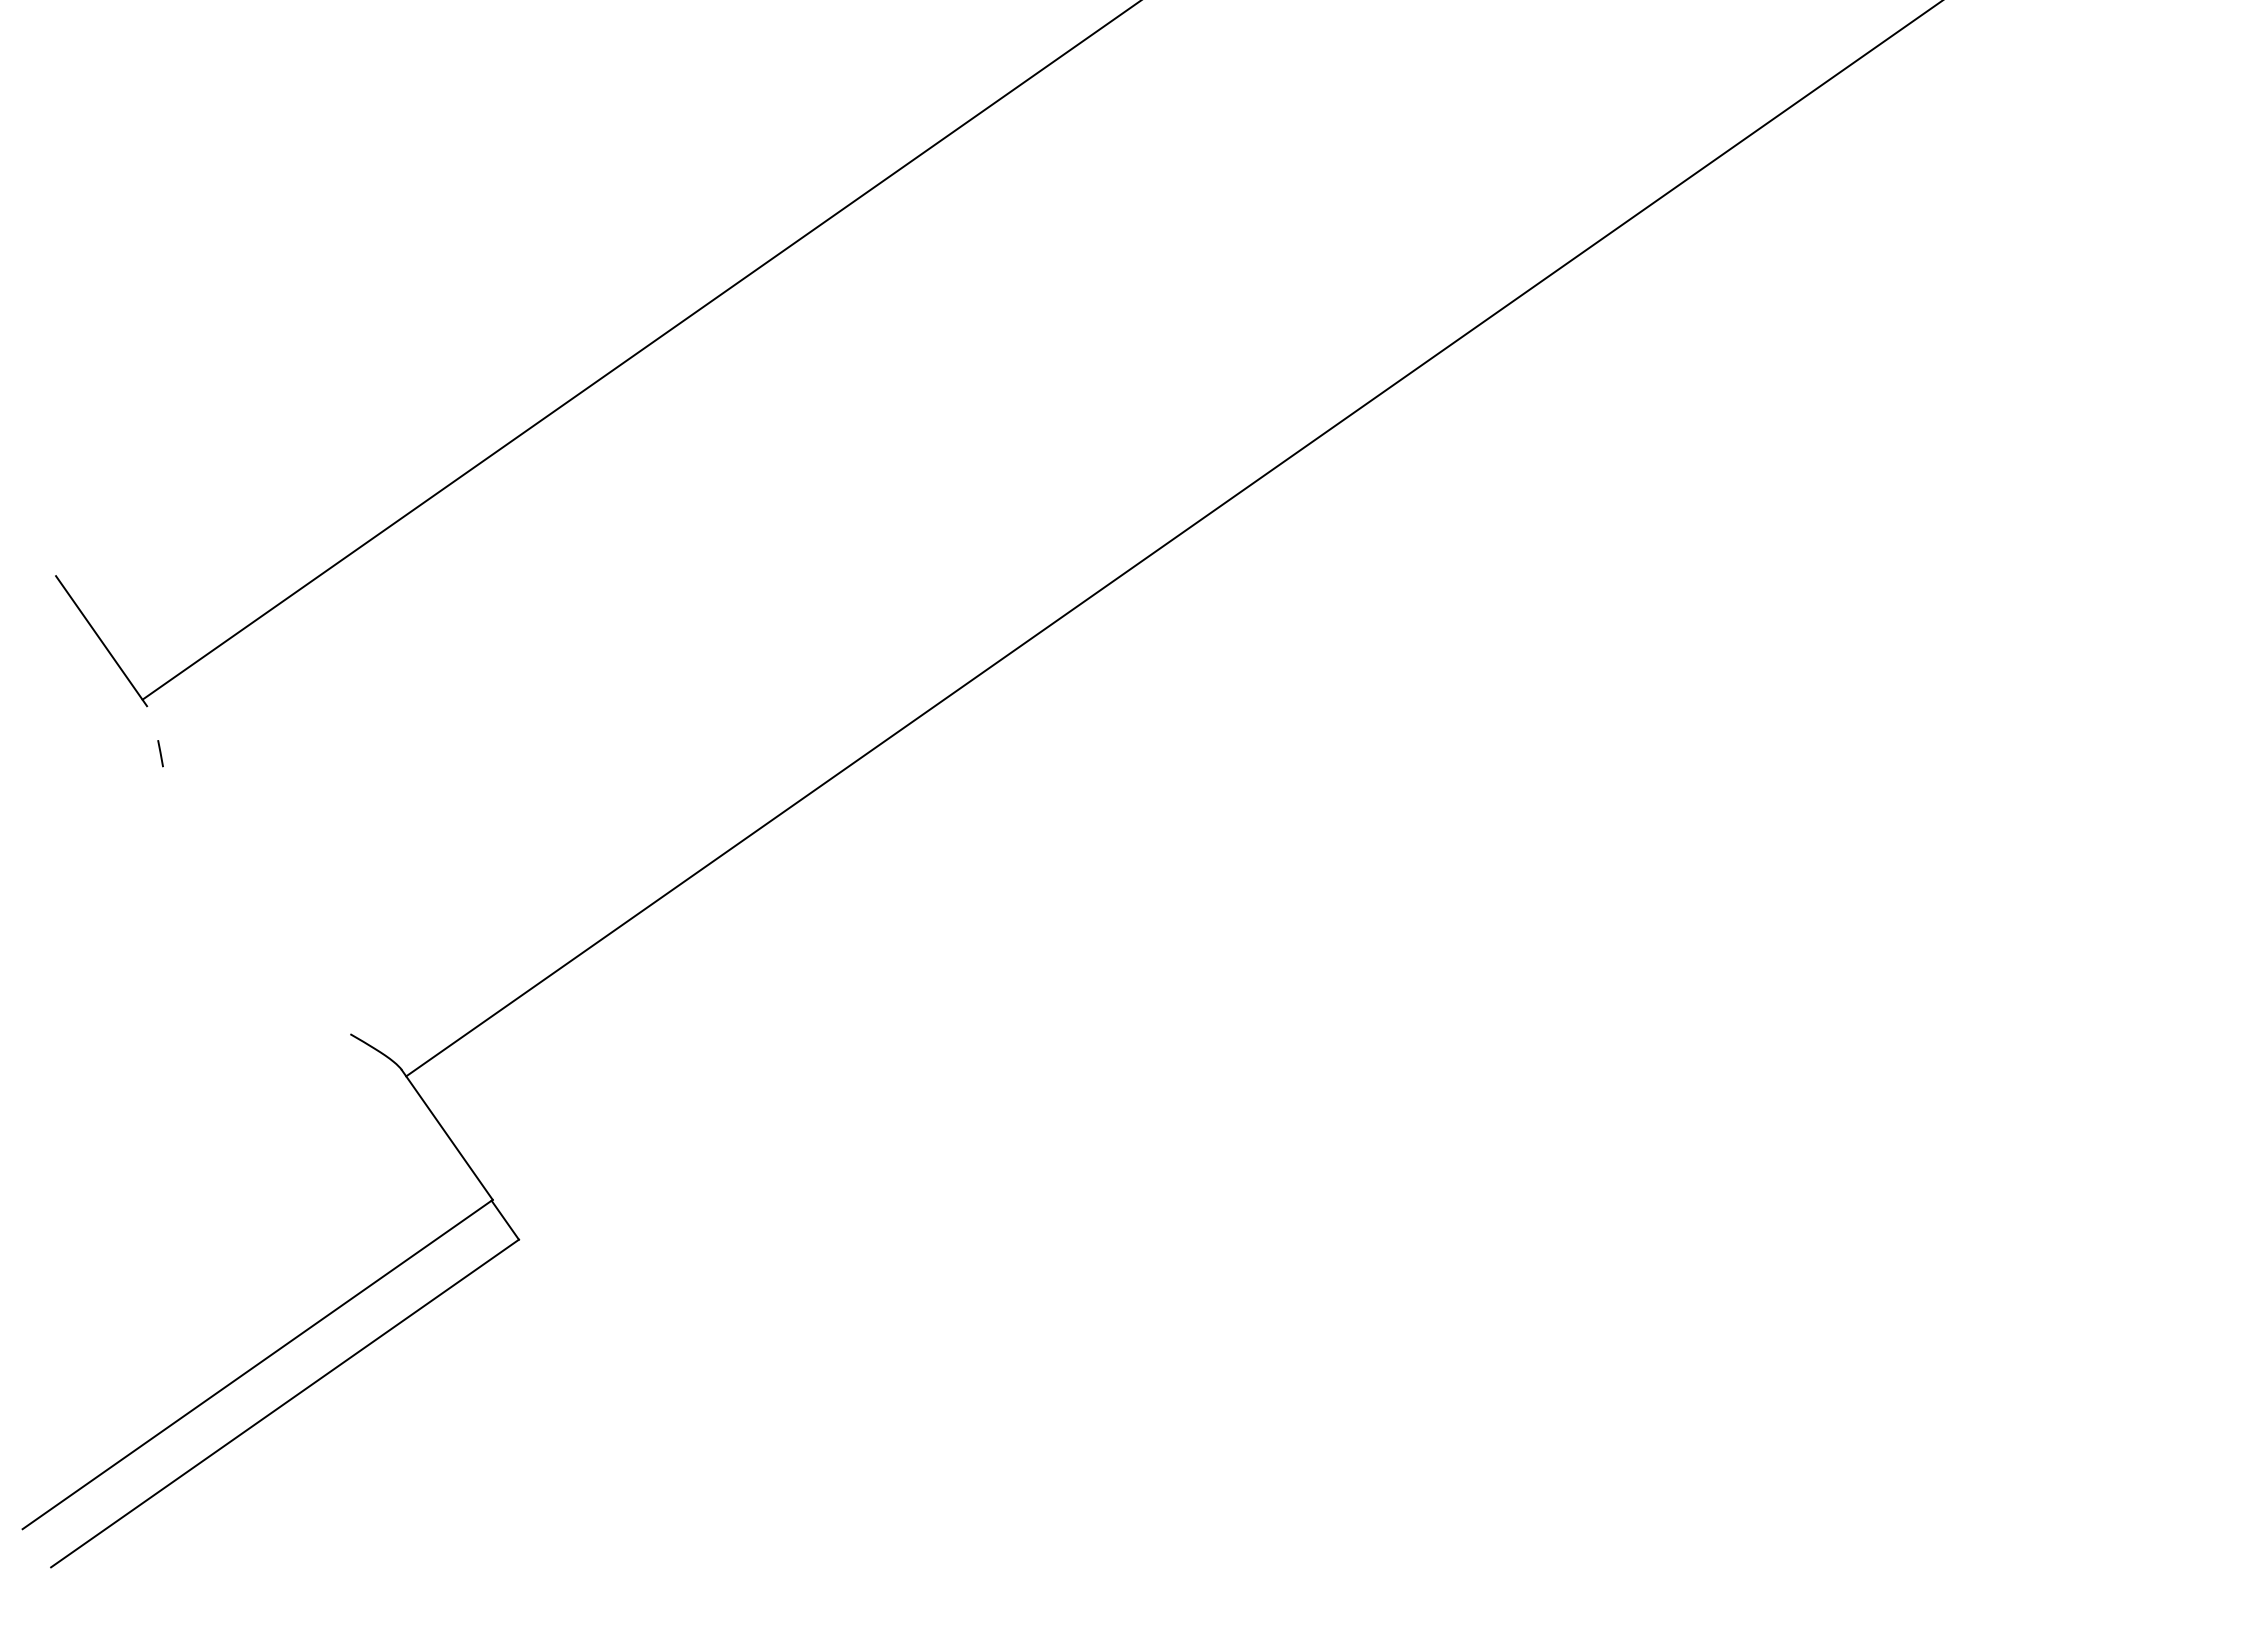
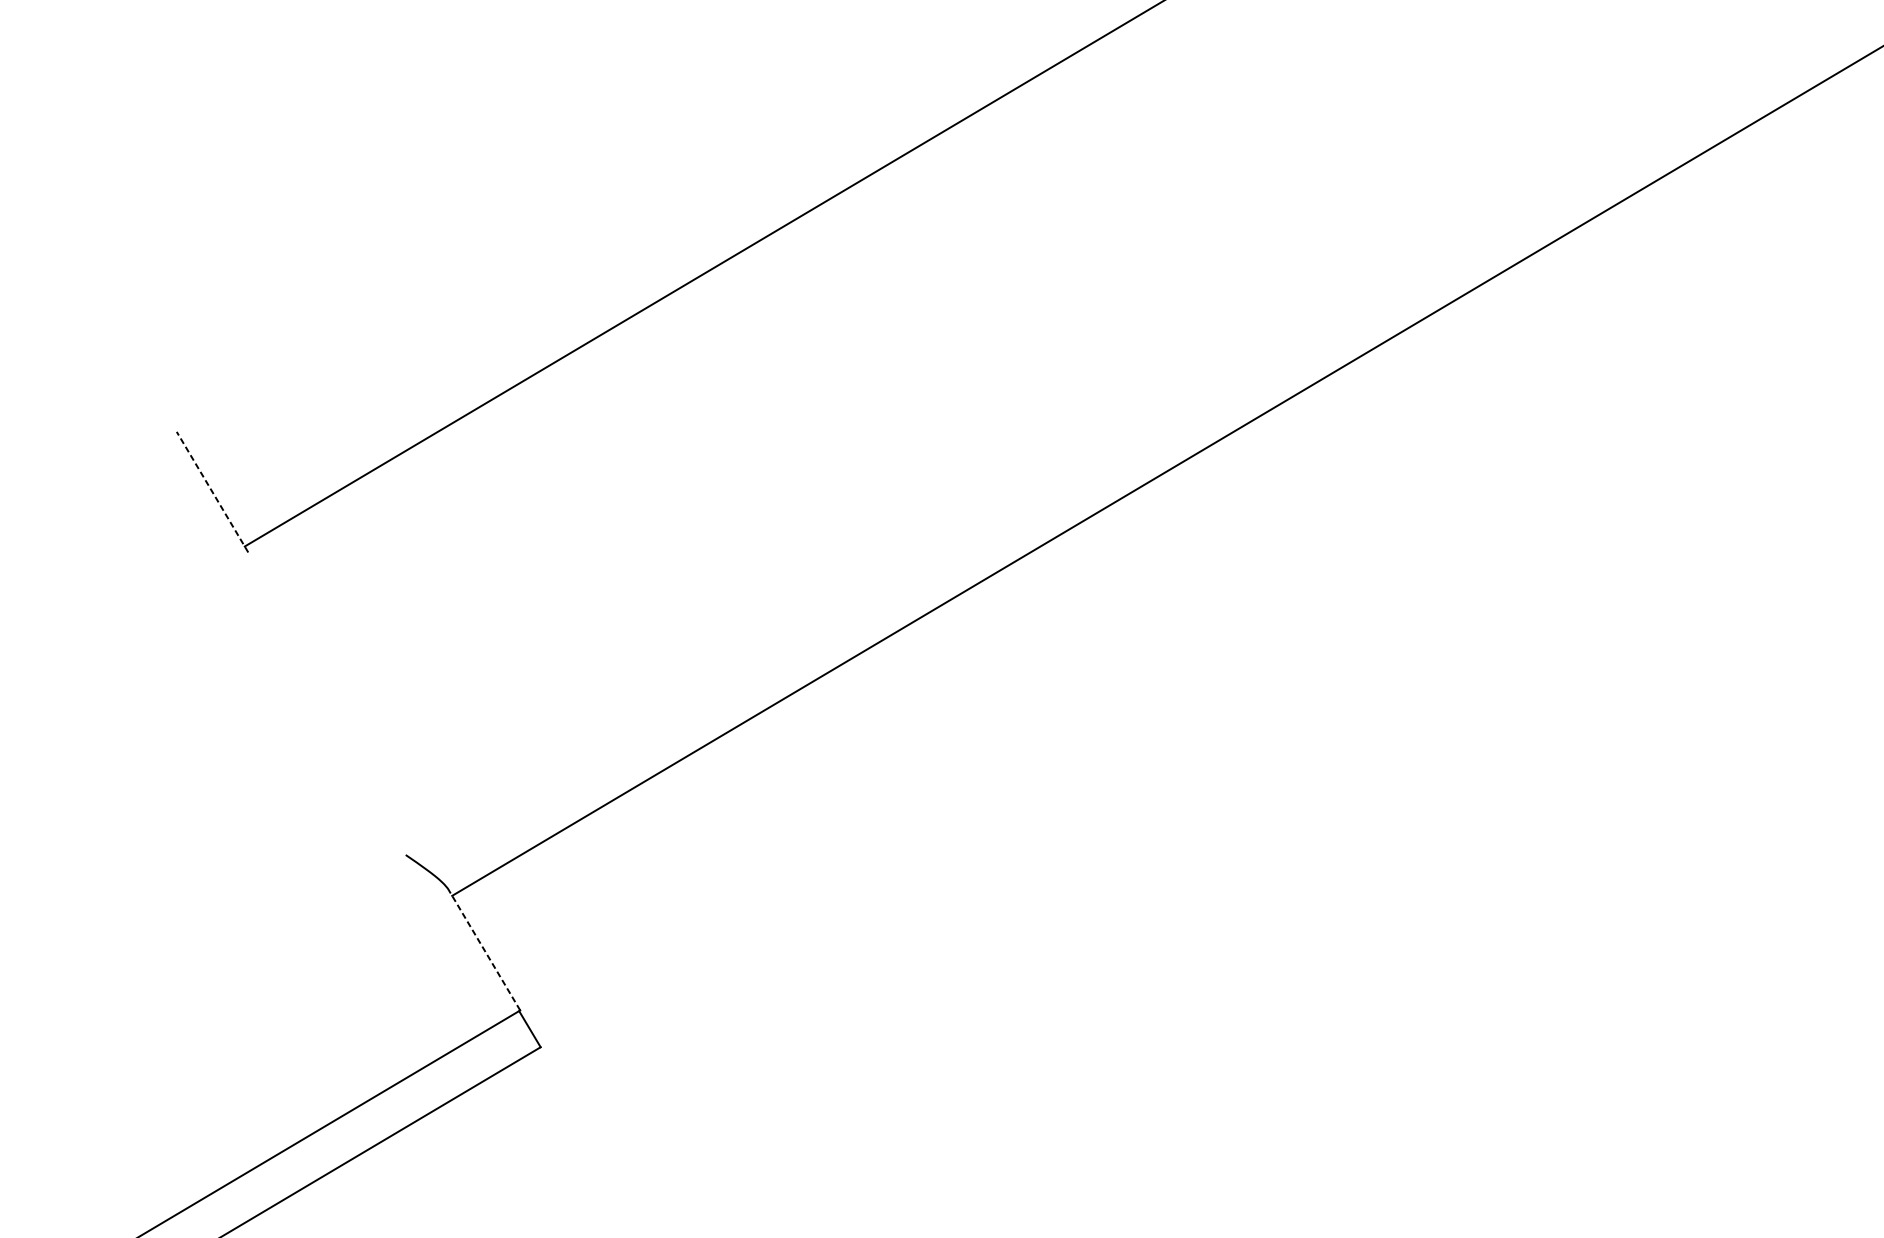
line: (101, 640) -> (212, 491), solid -> dashed
line: (160, 753) -> (257, 595), removed
line: (446, 1134) -> (483, 949), solid -> dashed

